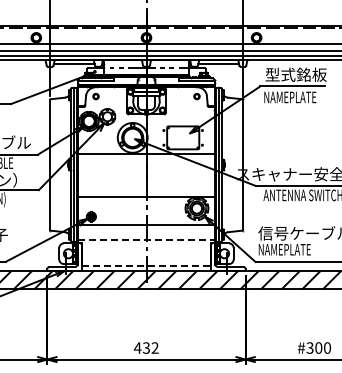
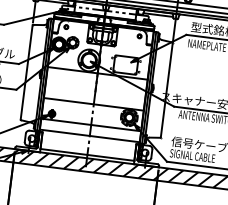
line: (146, 240) -> (89, 136), dashed -> solid
text: (289, 249) -> (192, 155), NAMEPLATE -> SIGNAL CABLE
line: (146, 266) -> (87, 155), dashed -> solid

